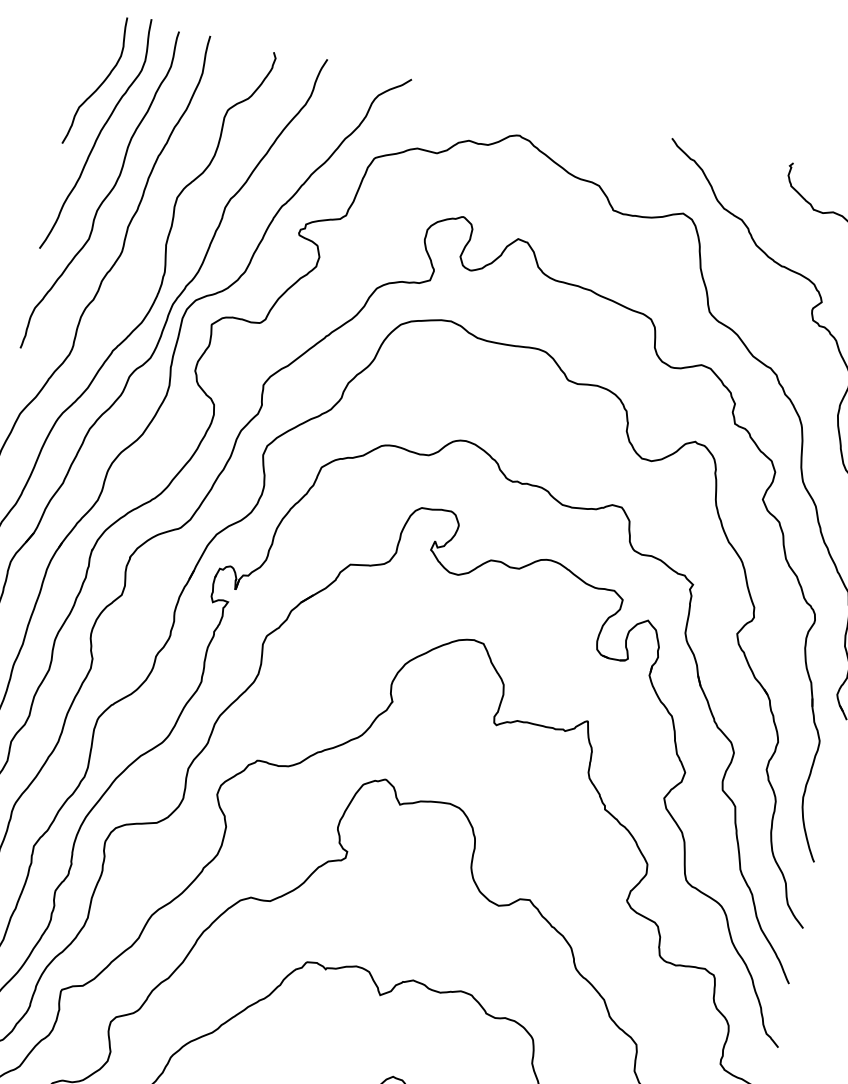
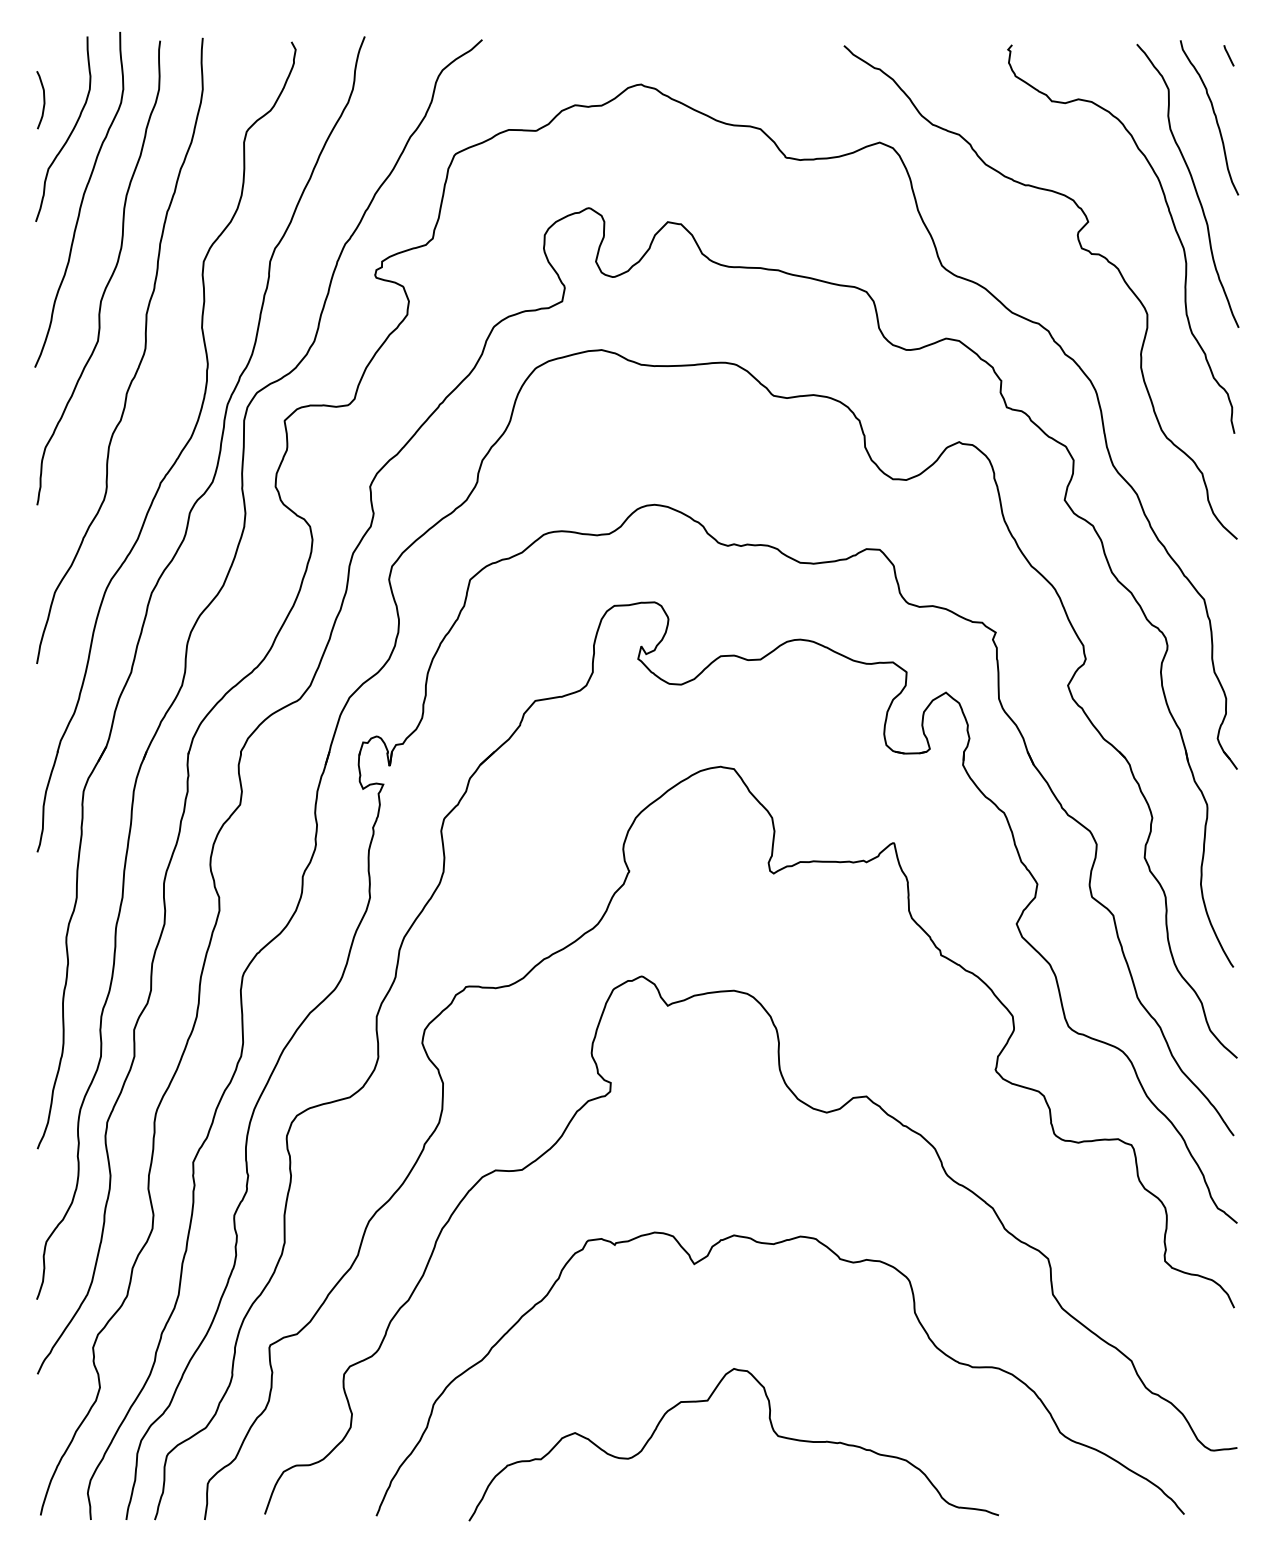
curve: (85, 57) -> (43, 100), added

